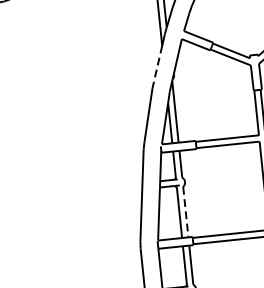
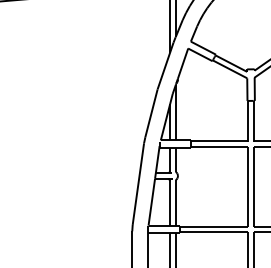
line: (157, 67) -> (163, 71), dashed -> solid
line: (185, 211) -> (175, 202), dashed -> solid

